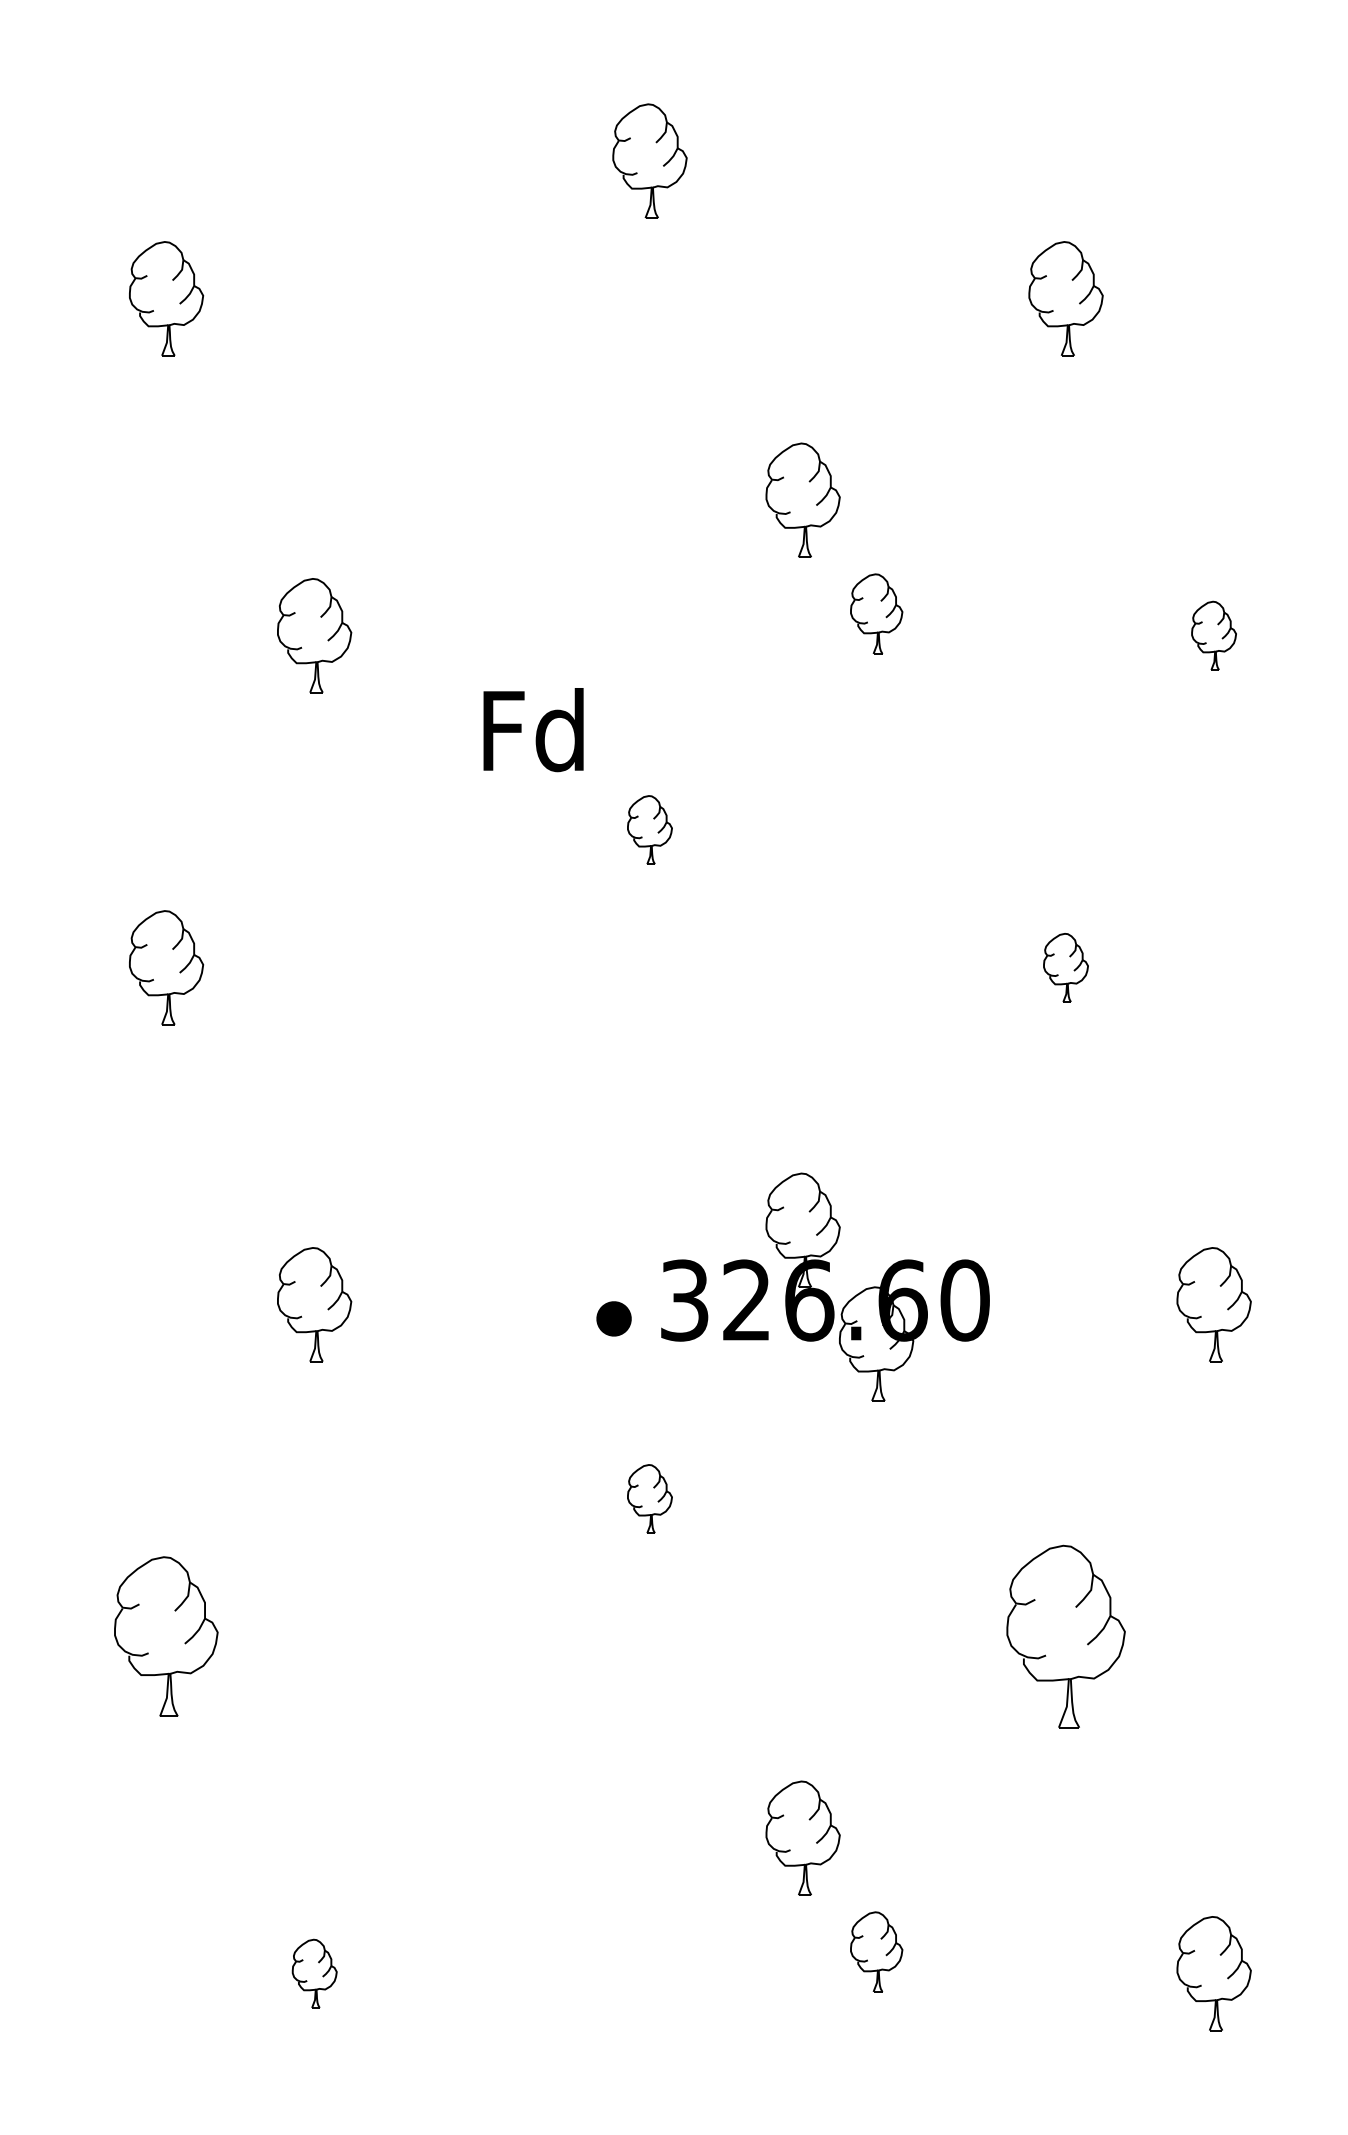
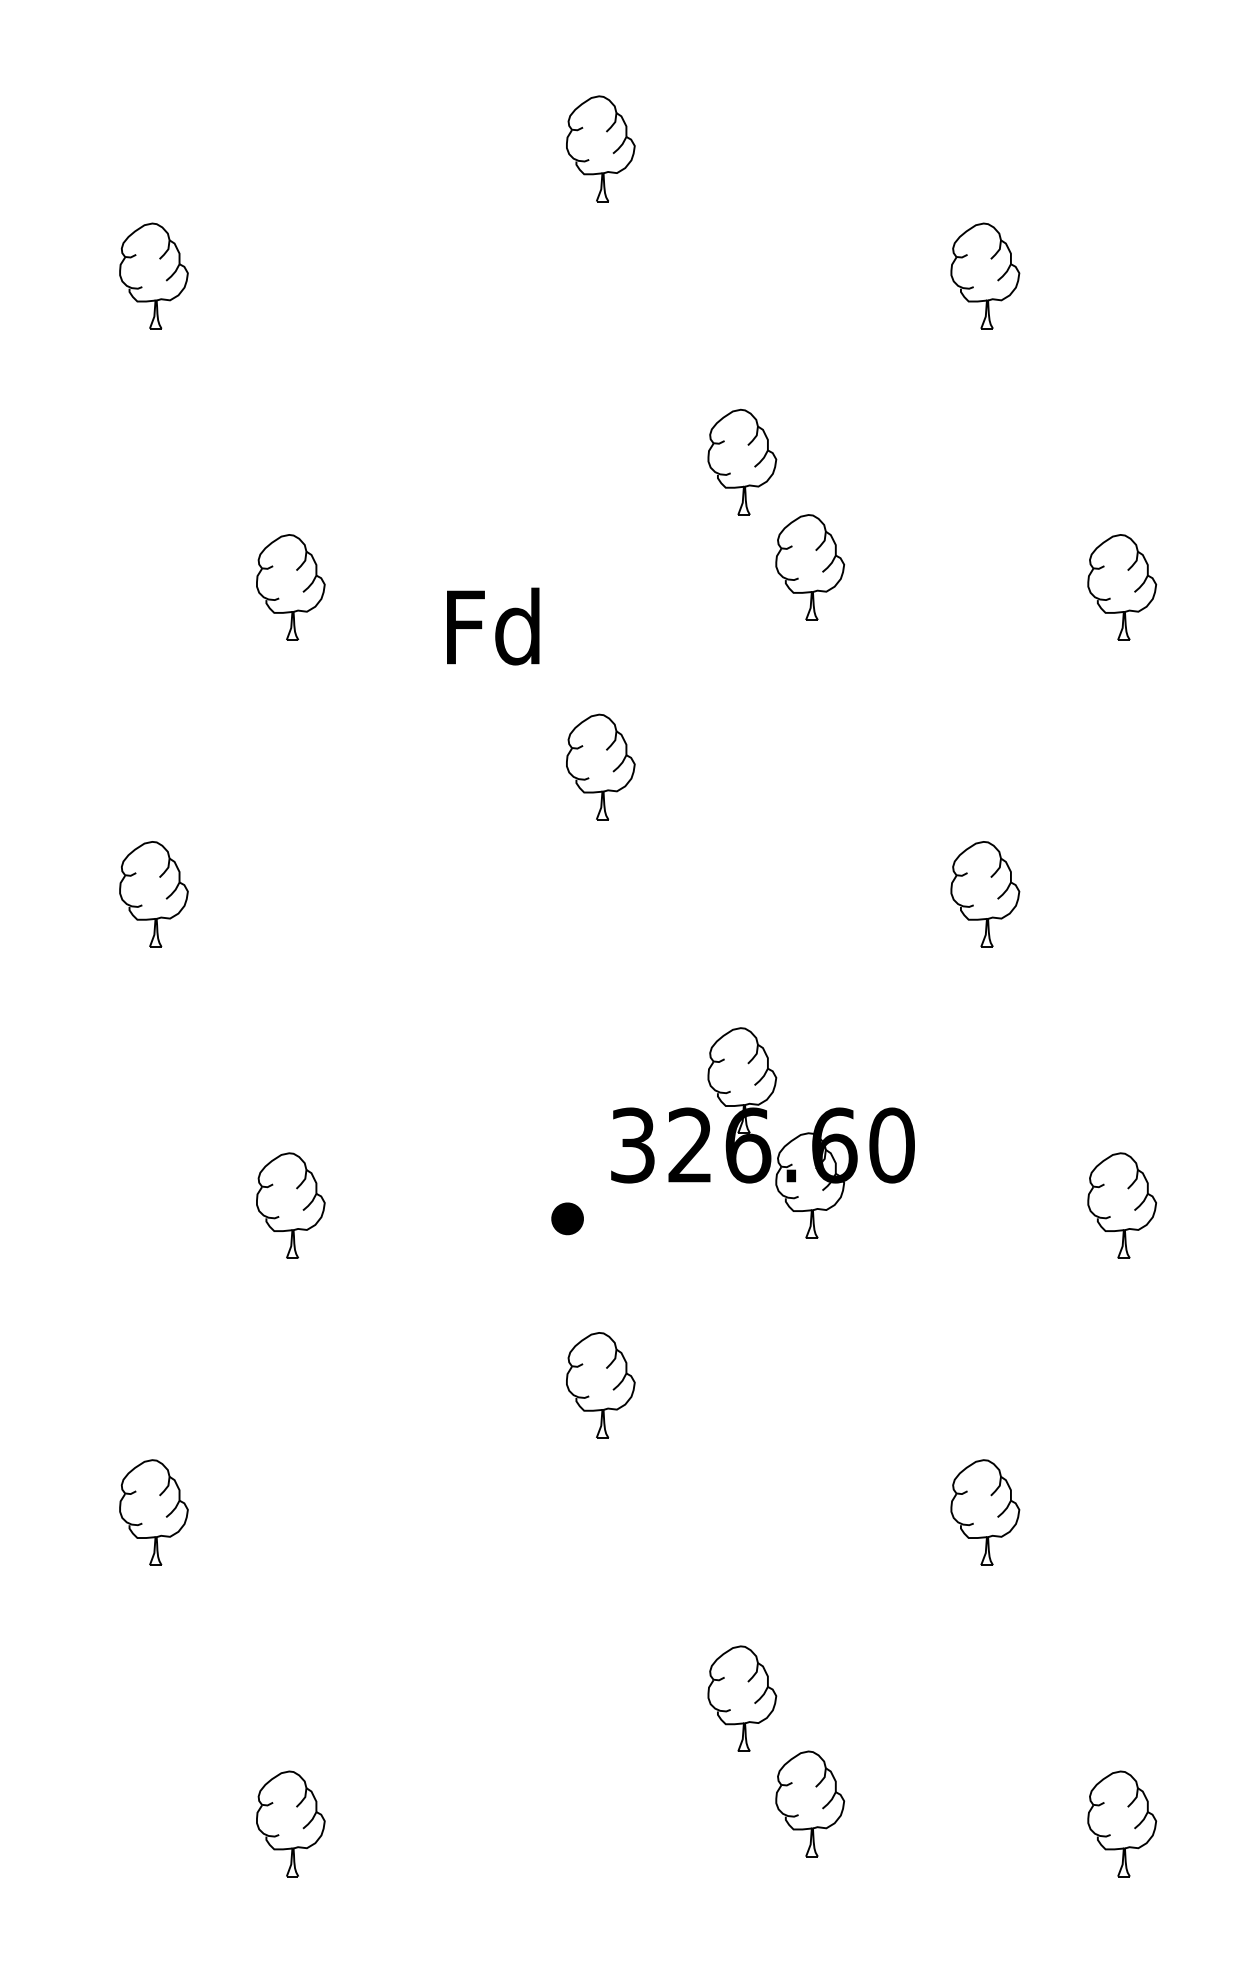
part: (876, 613) -> (810, 566), size x1.43
part: (1213, 635) -> (1121, 587), size x1.67
text: (533, 730) -> (493, 626), moved
part: (649, 829) -> (600, 766), size x1.67
part: (1065, 967) -> (984, 894), size x1.67
part: (825, 1286) -> (763, 1132), moved
part: (649, 1498) -> (600, 1384), size x1.67
part: (166, 1636) -> (153, 1512), size x0.71
part: (1065, 1636) -> (984, 1512), size x0.62
part: (876, 1951) -> (810, 1803), size x1.43
part: (314, 1973) -> (290, 1823), size x1.67

